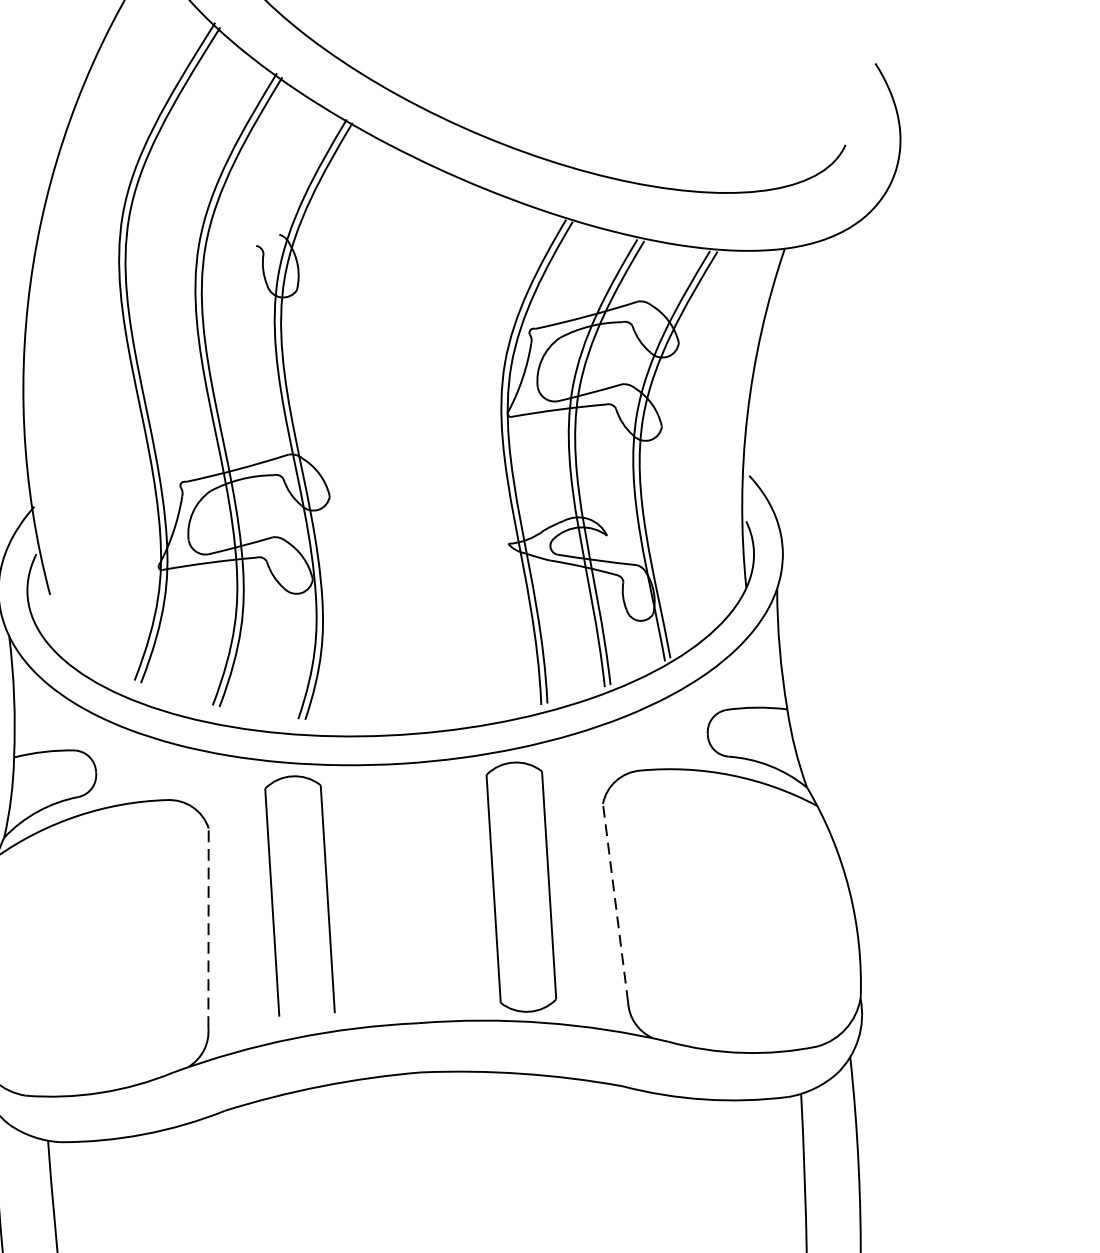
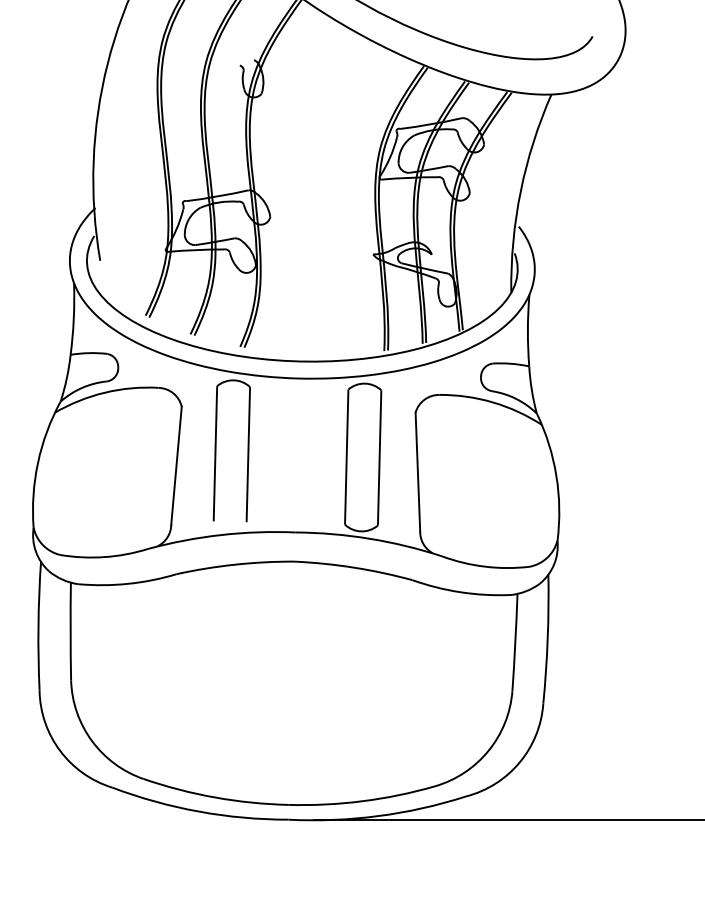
line: (614, 902) -> (417, 471), dashed -> solid
line: (208, 928) -> (176, 465), dashed -> solid

